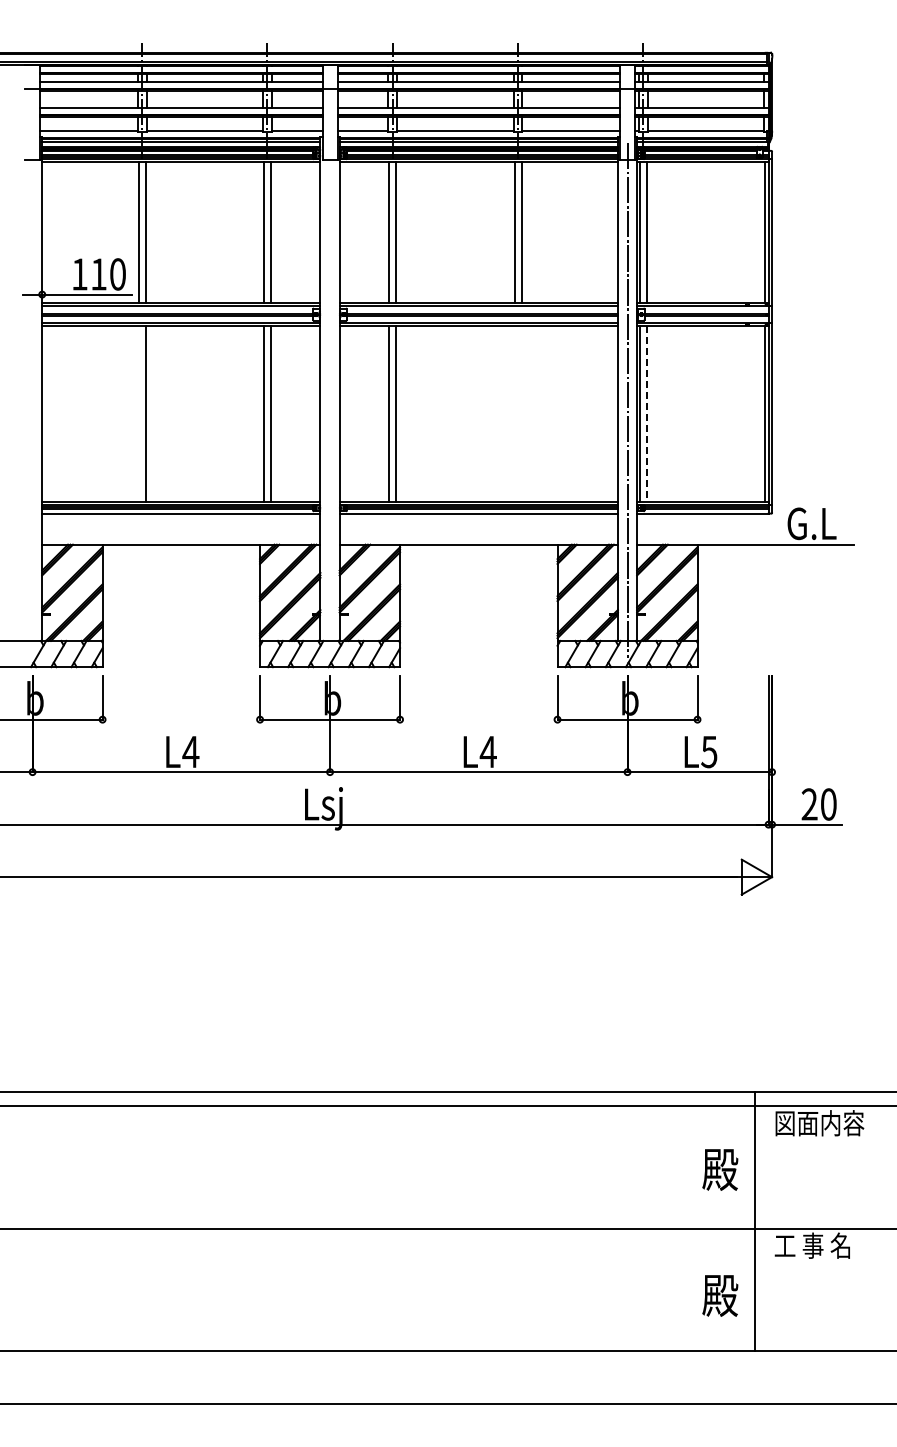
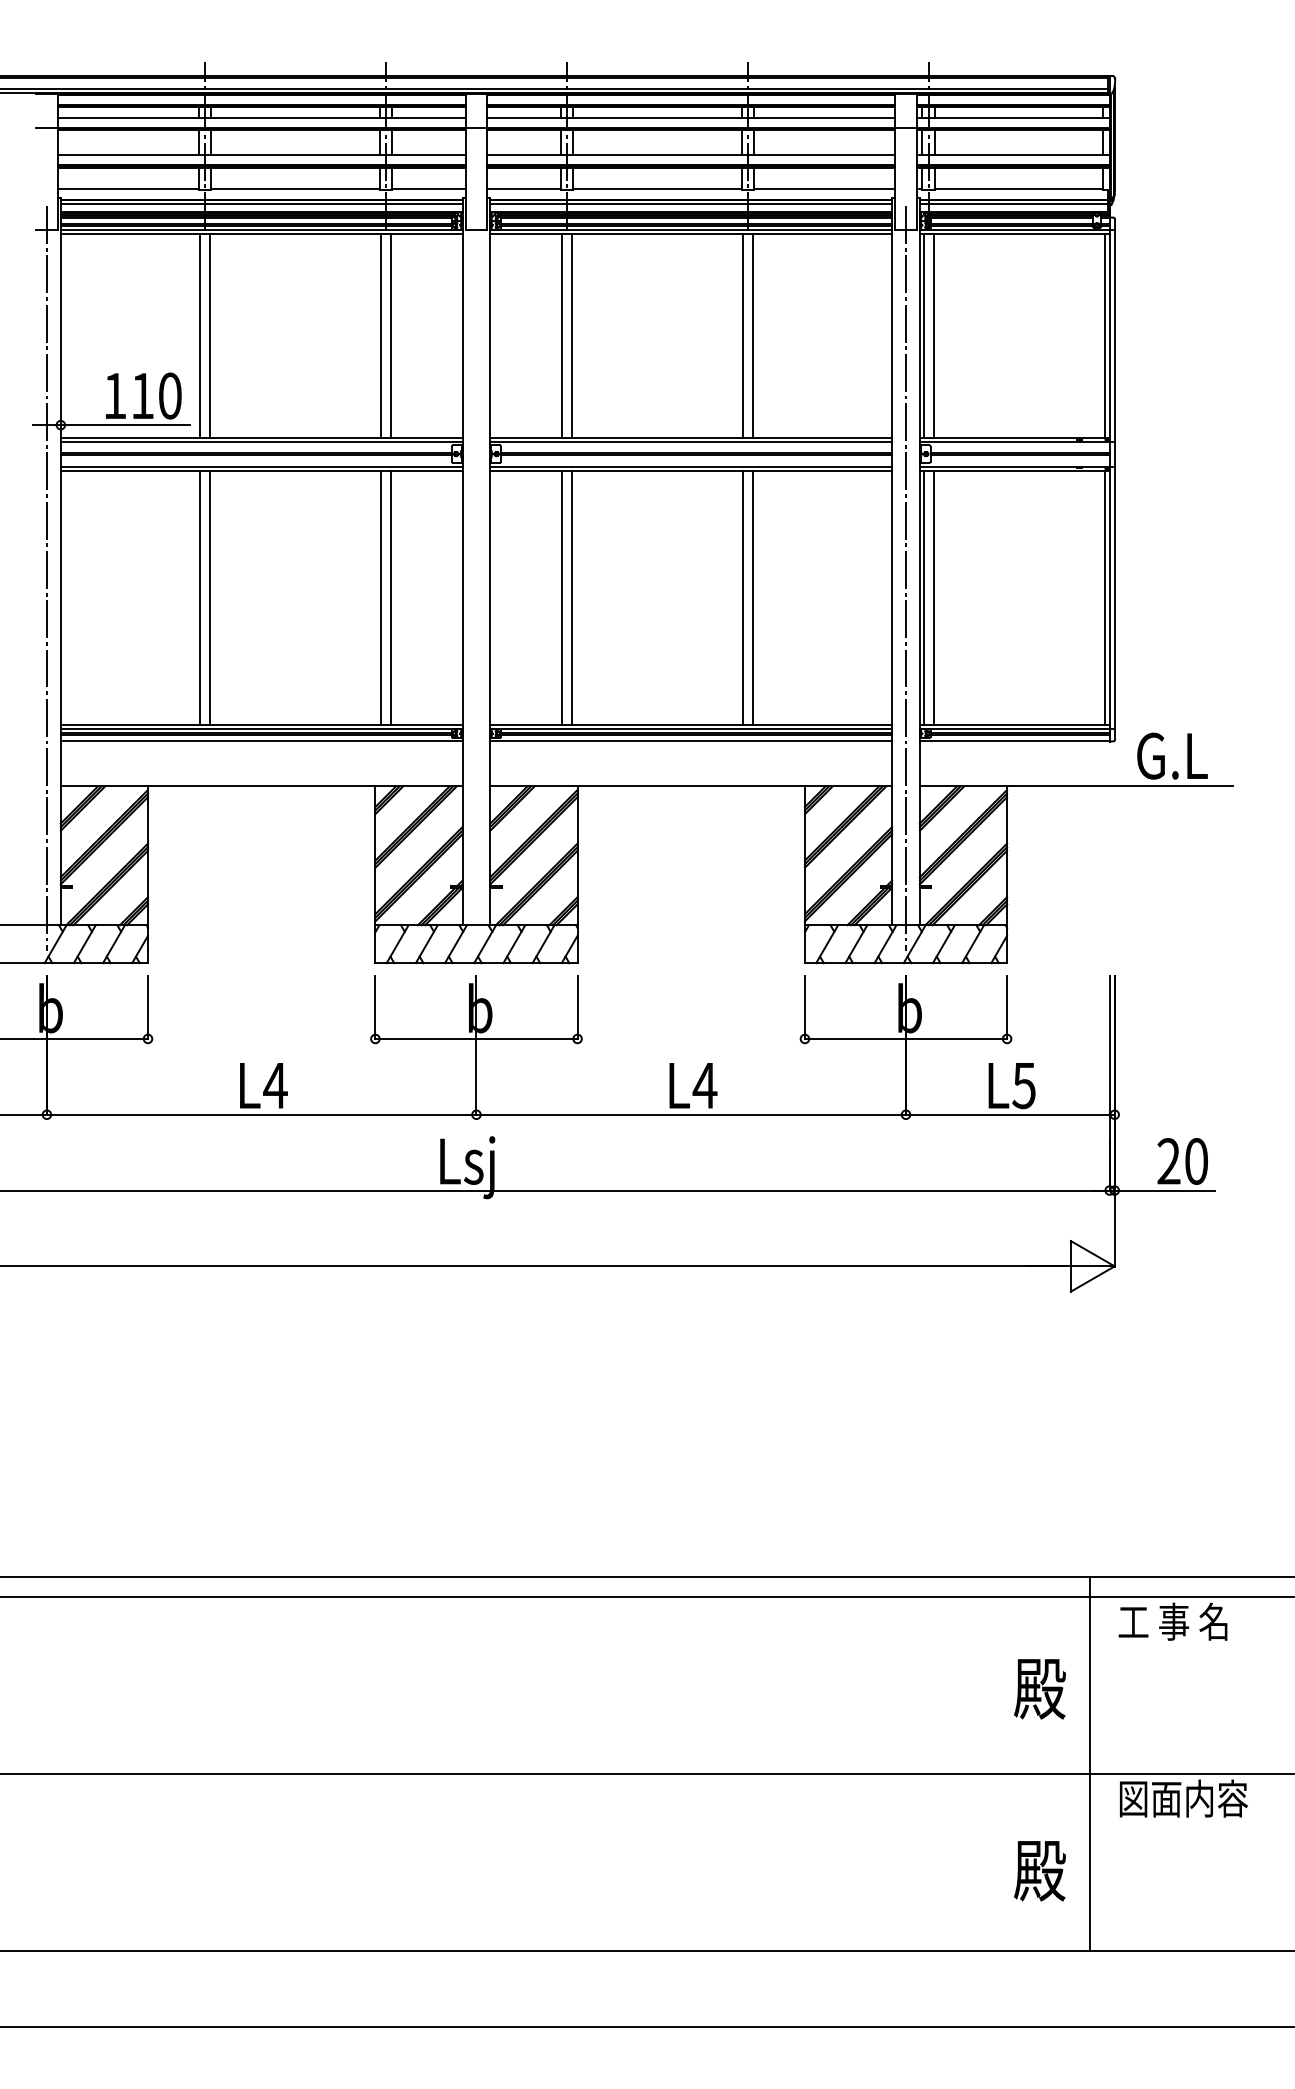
line: (32, 400) -> (46, 578), added
line: (138, 414) -> (199, 598), added
line: (514, 414) -> (742, 598), added
line: (521, 414) -> (752, 598), added
line: (646, 414) -> (933, 598), dashed -> solid
text: (819, 1123) -> (1183, 1622), 図面内容 -> 工 事 名
text: (819, 1245) -> (1183, 1798), 工 事 名 -> 図面内容

